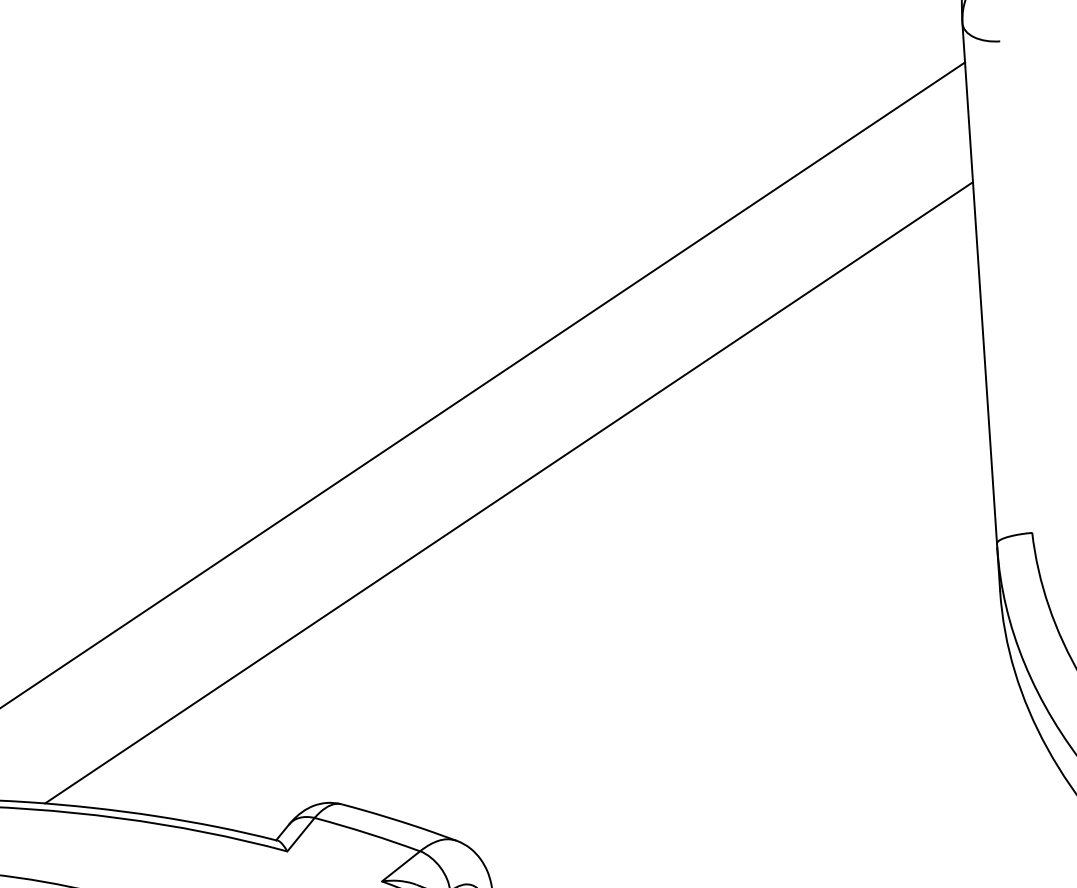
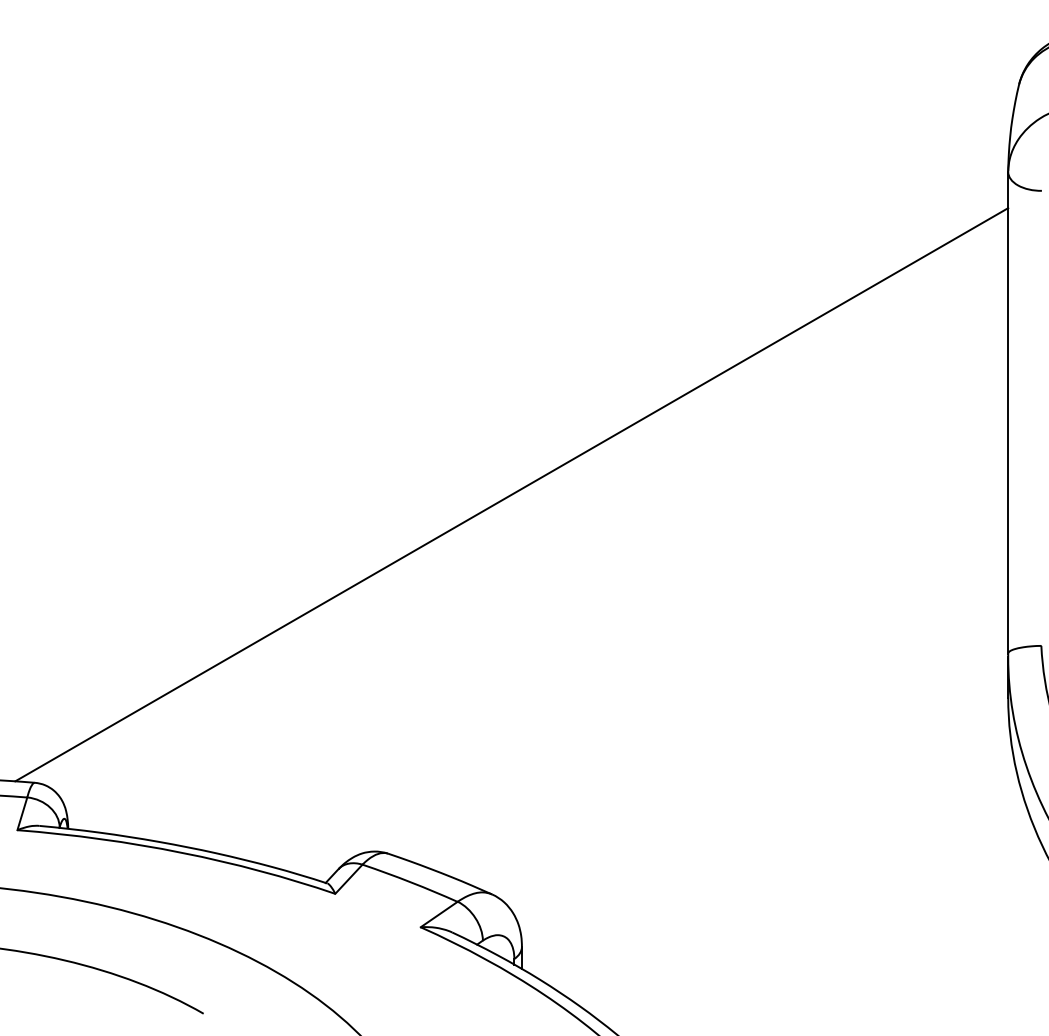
line: (508, 492) -> (561, 576), removed

